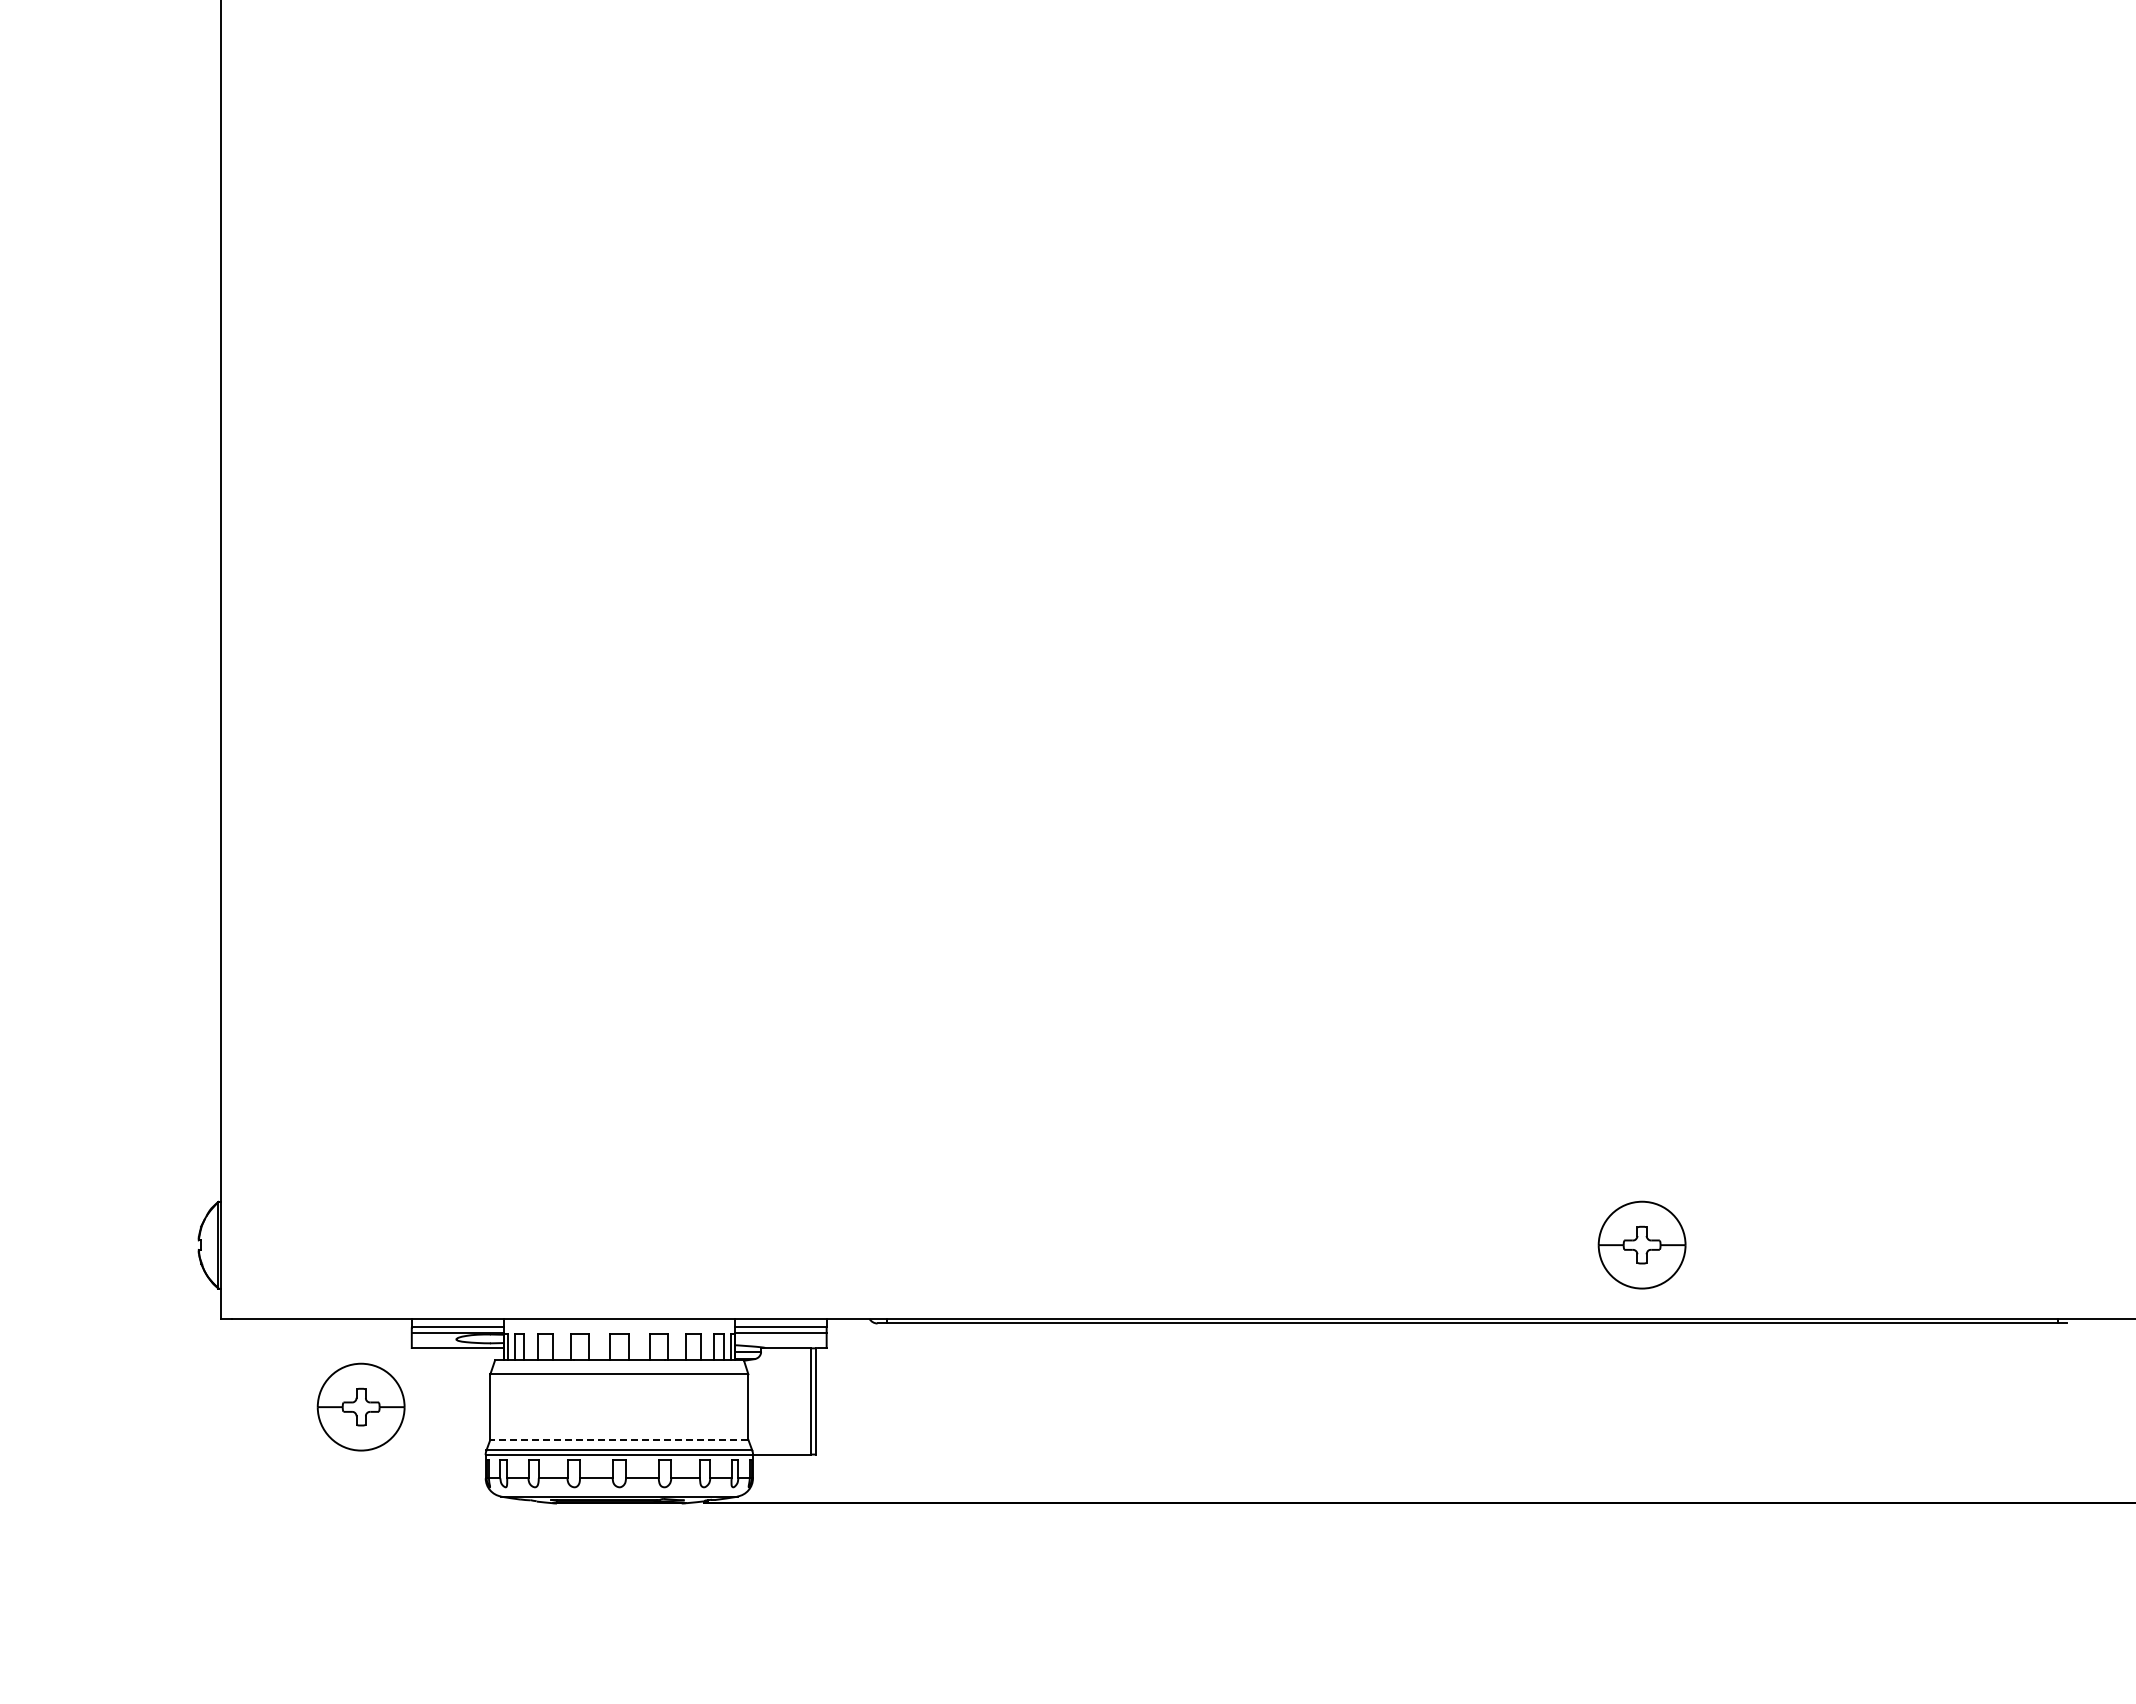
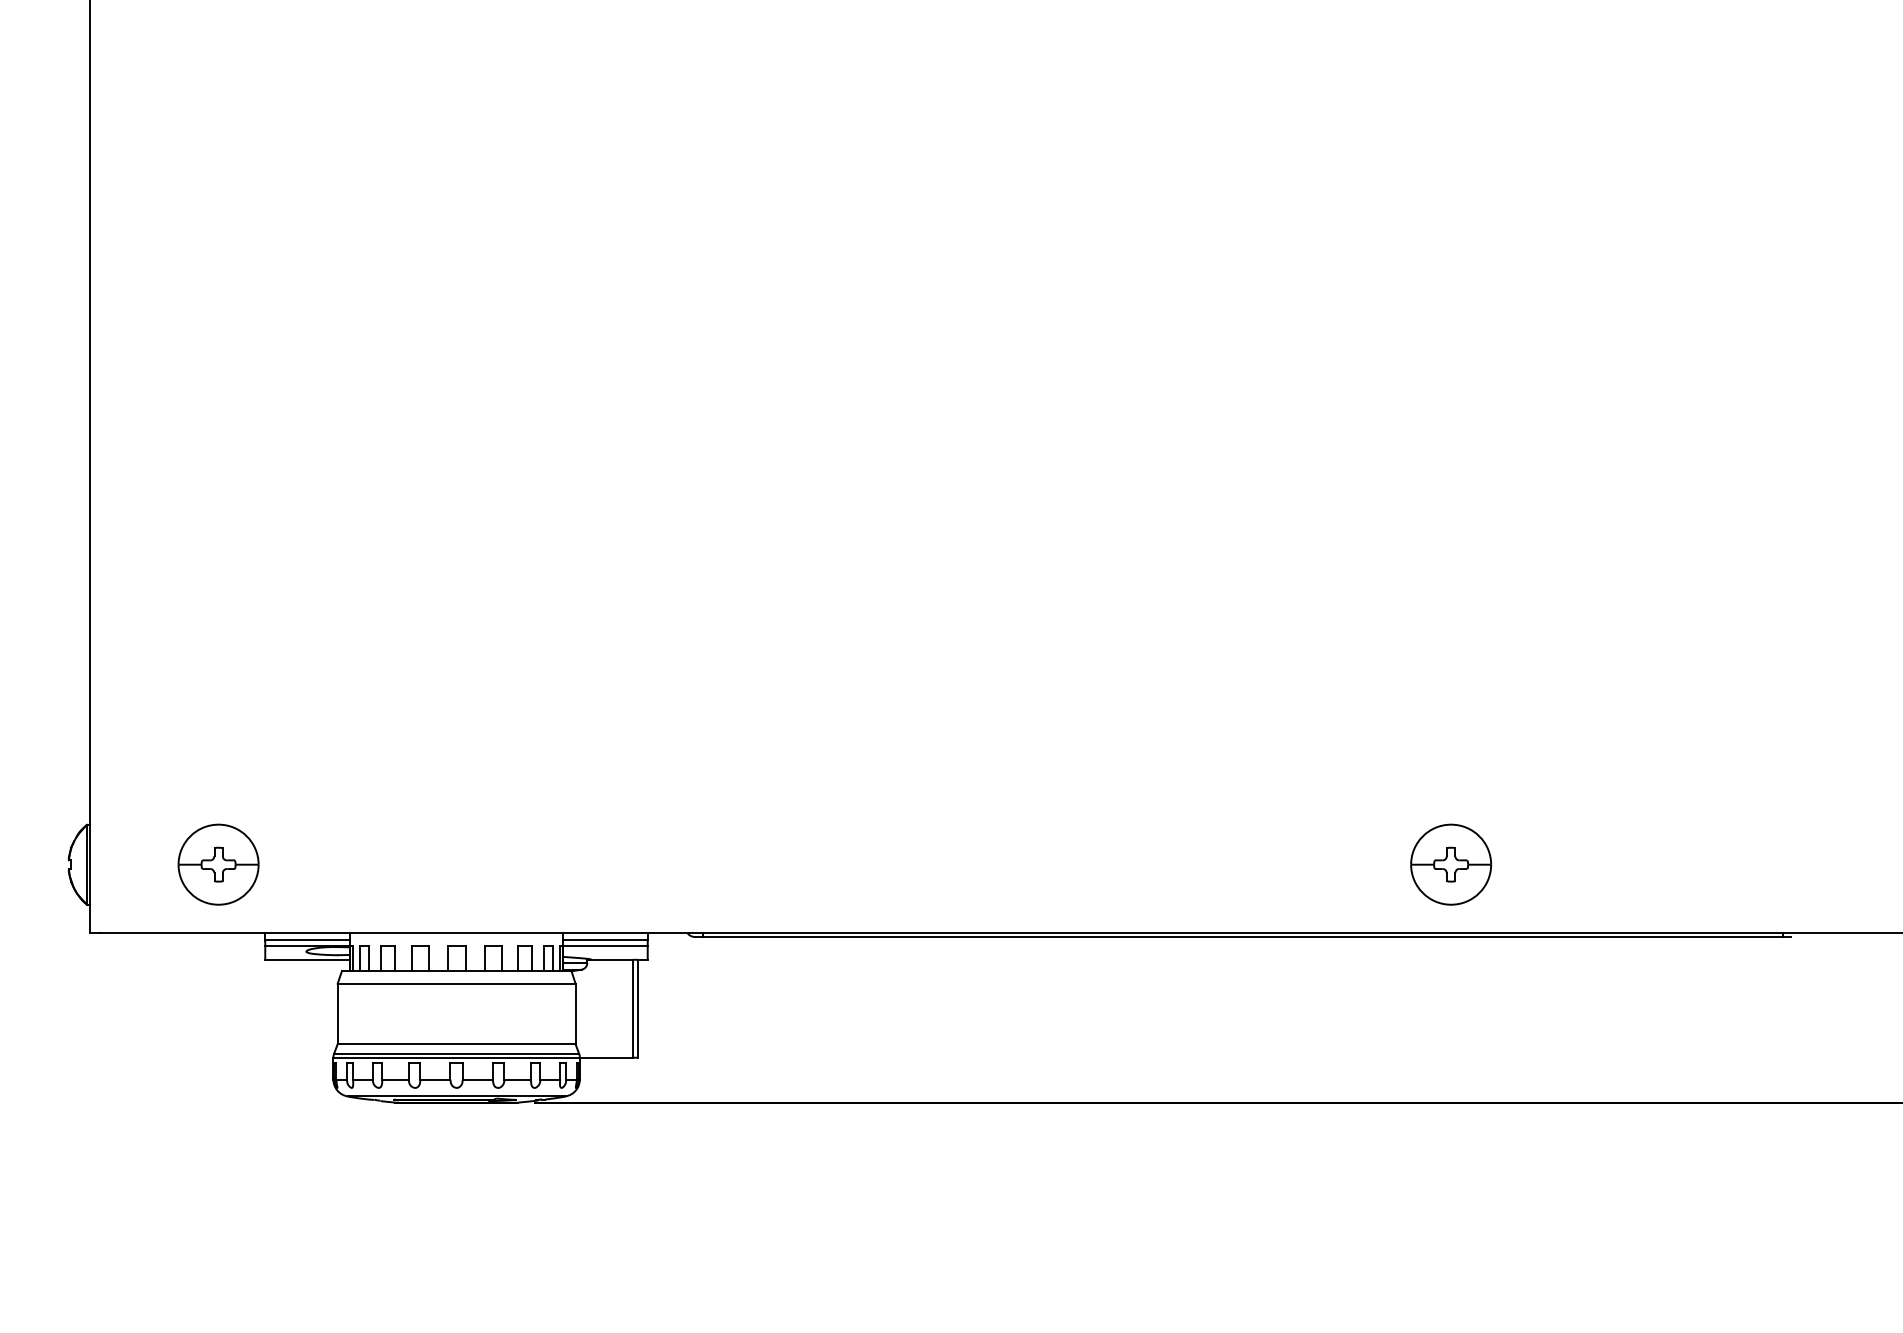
part: (1641, 1244) -> (1450, 864), moved
part: (360, 1406) -> (217, 864), moved
line: (618, 1439) -> (455, 1043), dashed -> solid

